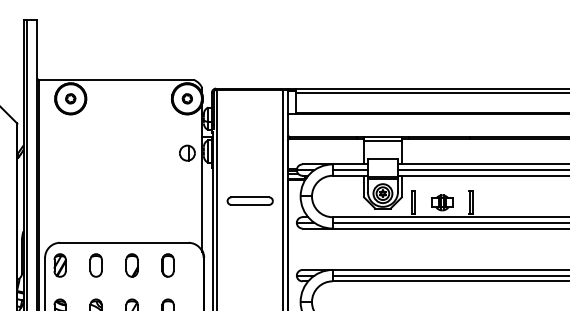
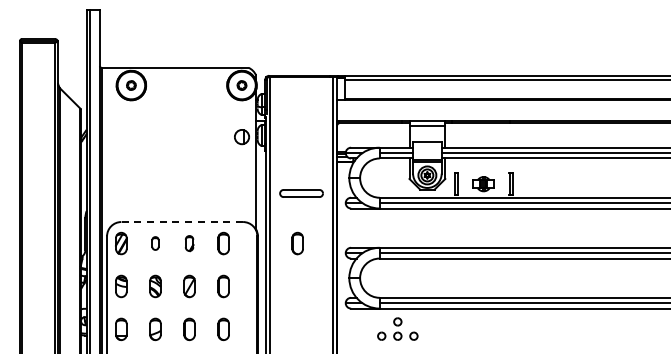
part: (250, 201) -> (301, 193), moved
line: (124, 243) -> (182, 222), solid -> dashed
part: (96, 265) -> (155, 243), size x0.6
part: (132, 265) -> (189, 243), size x0.7
part: (245, 265) -> (297, 243), added

